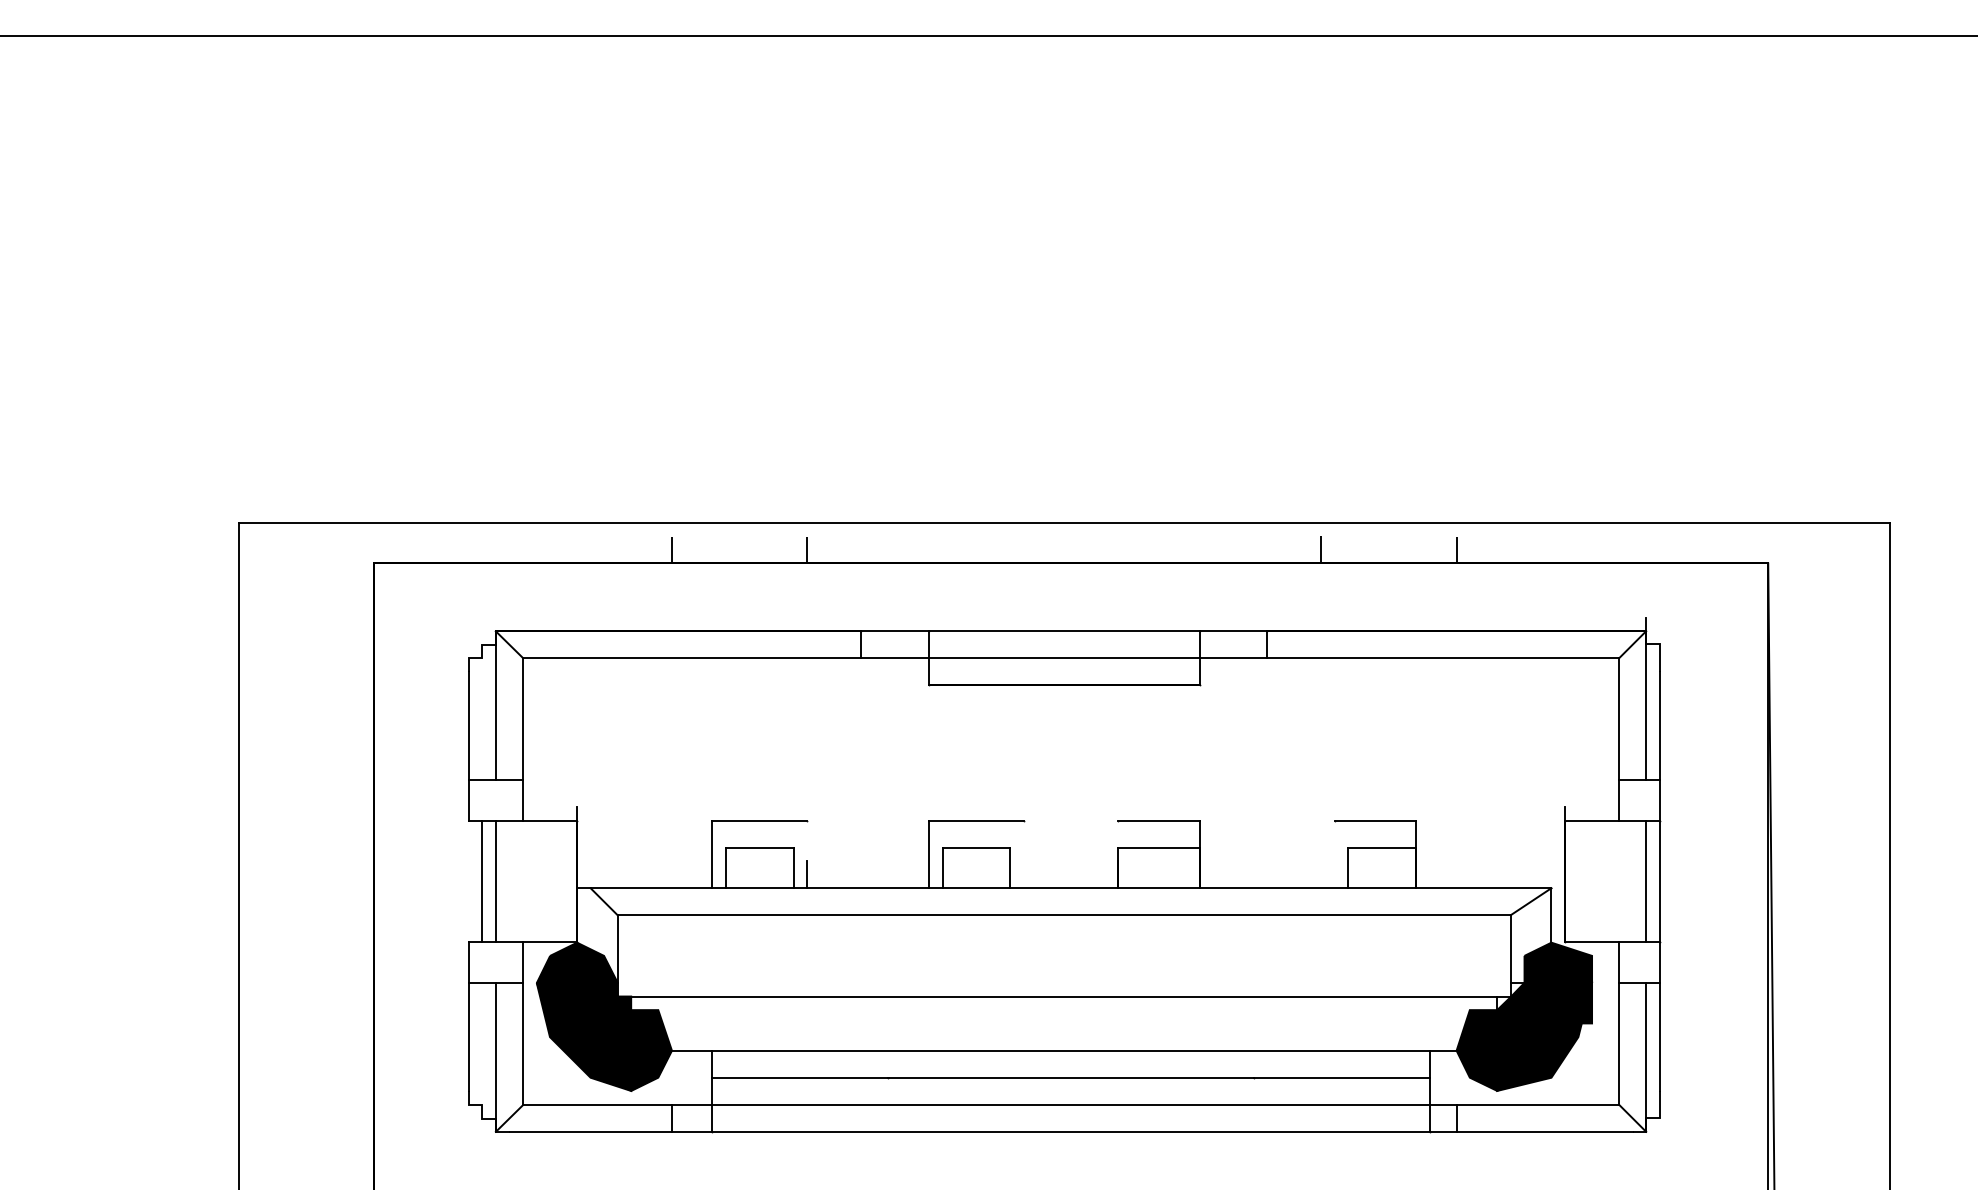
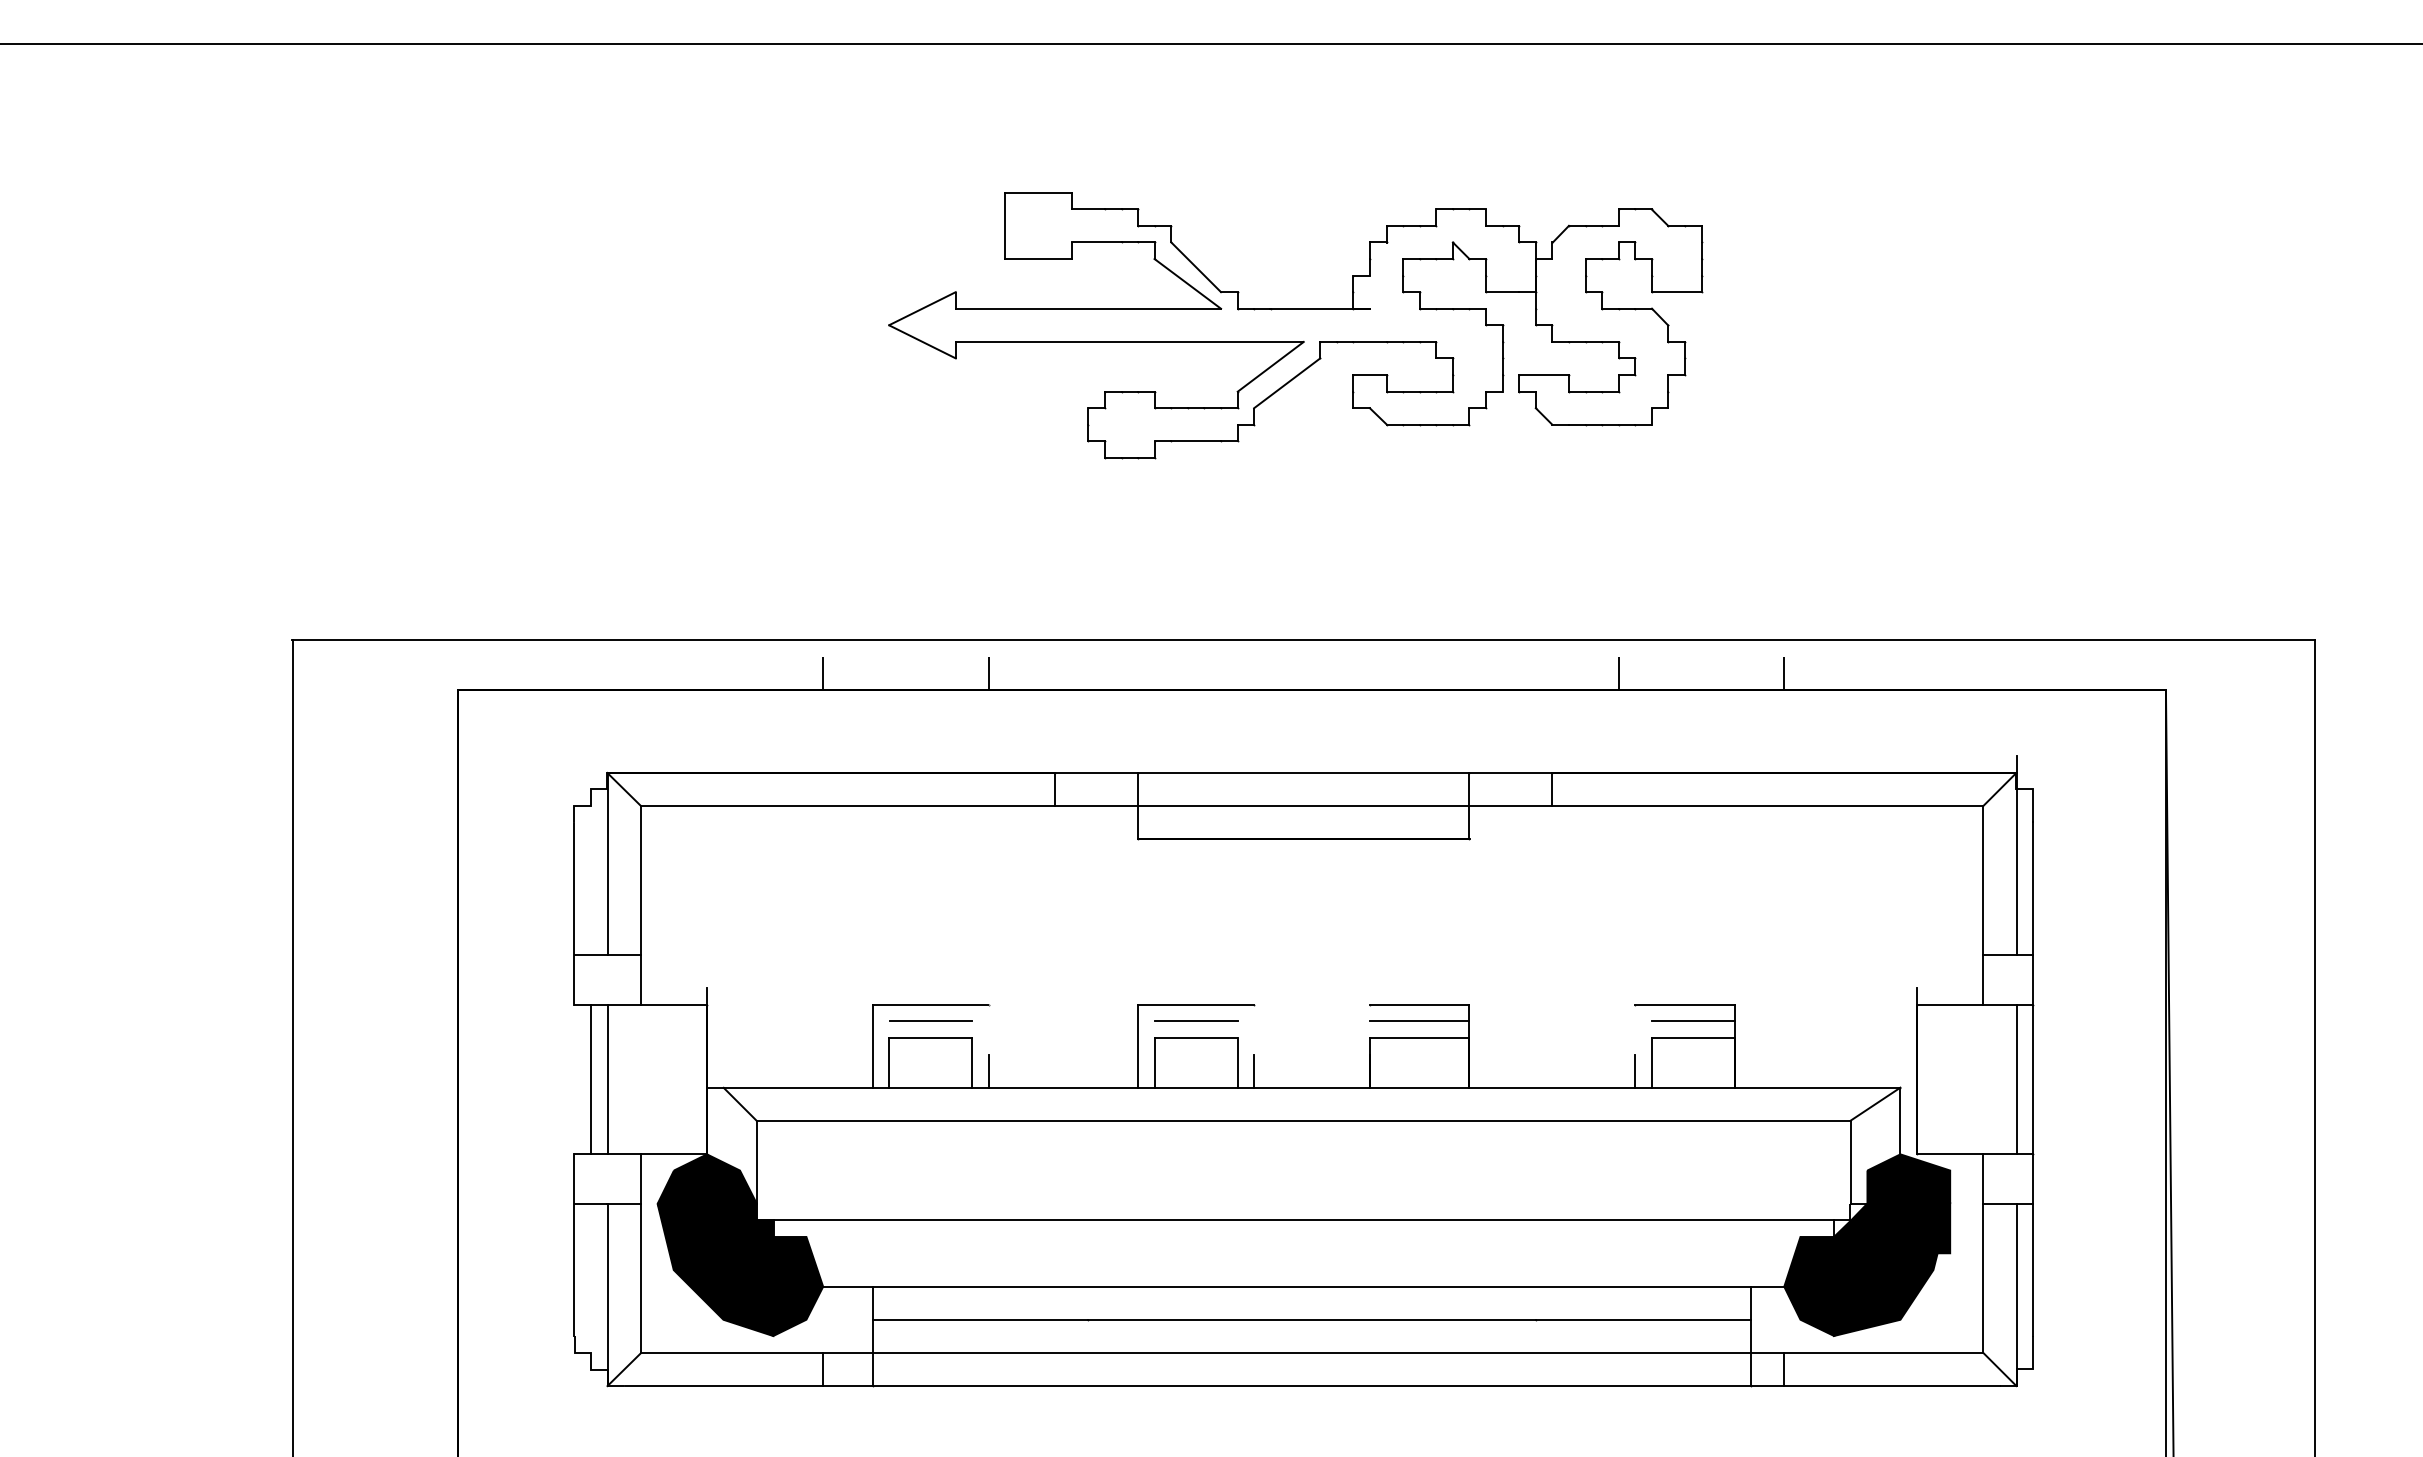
part: (1057, 265) -> (1295, 325), added
line: (759, 834) -> (930, 1021), added
line: (975, 834) -> (1195, 1021), added
line: (1158, 834) -> (1419, 1021), added
line: (1381, 834) -> (1692, 1021), added
line: (1024, 874) -> (1254, 1070), added
line: (1335, 874) -> (1635, 1070), added

